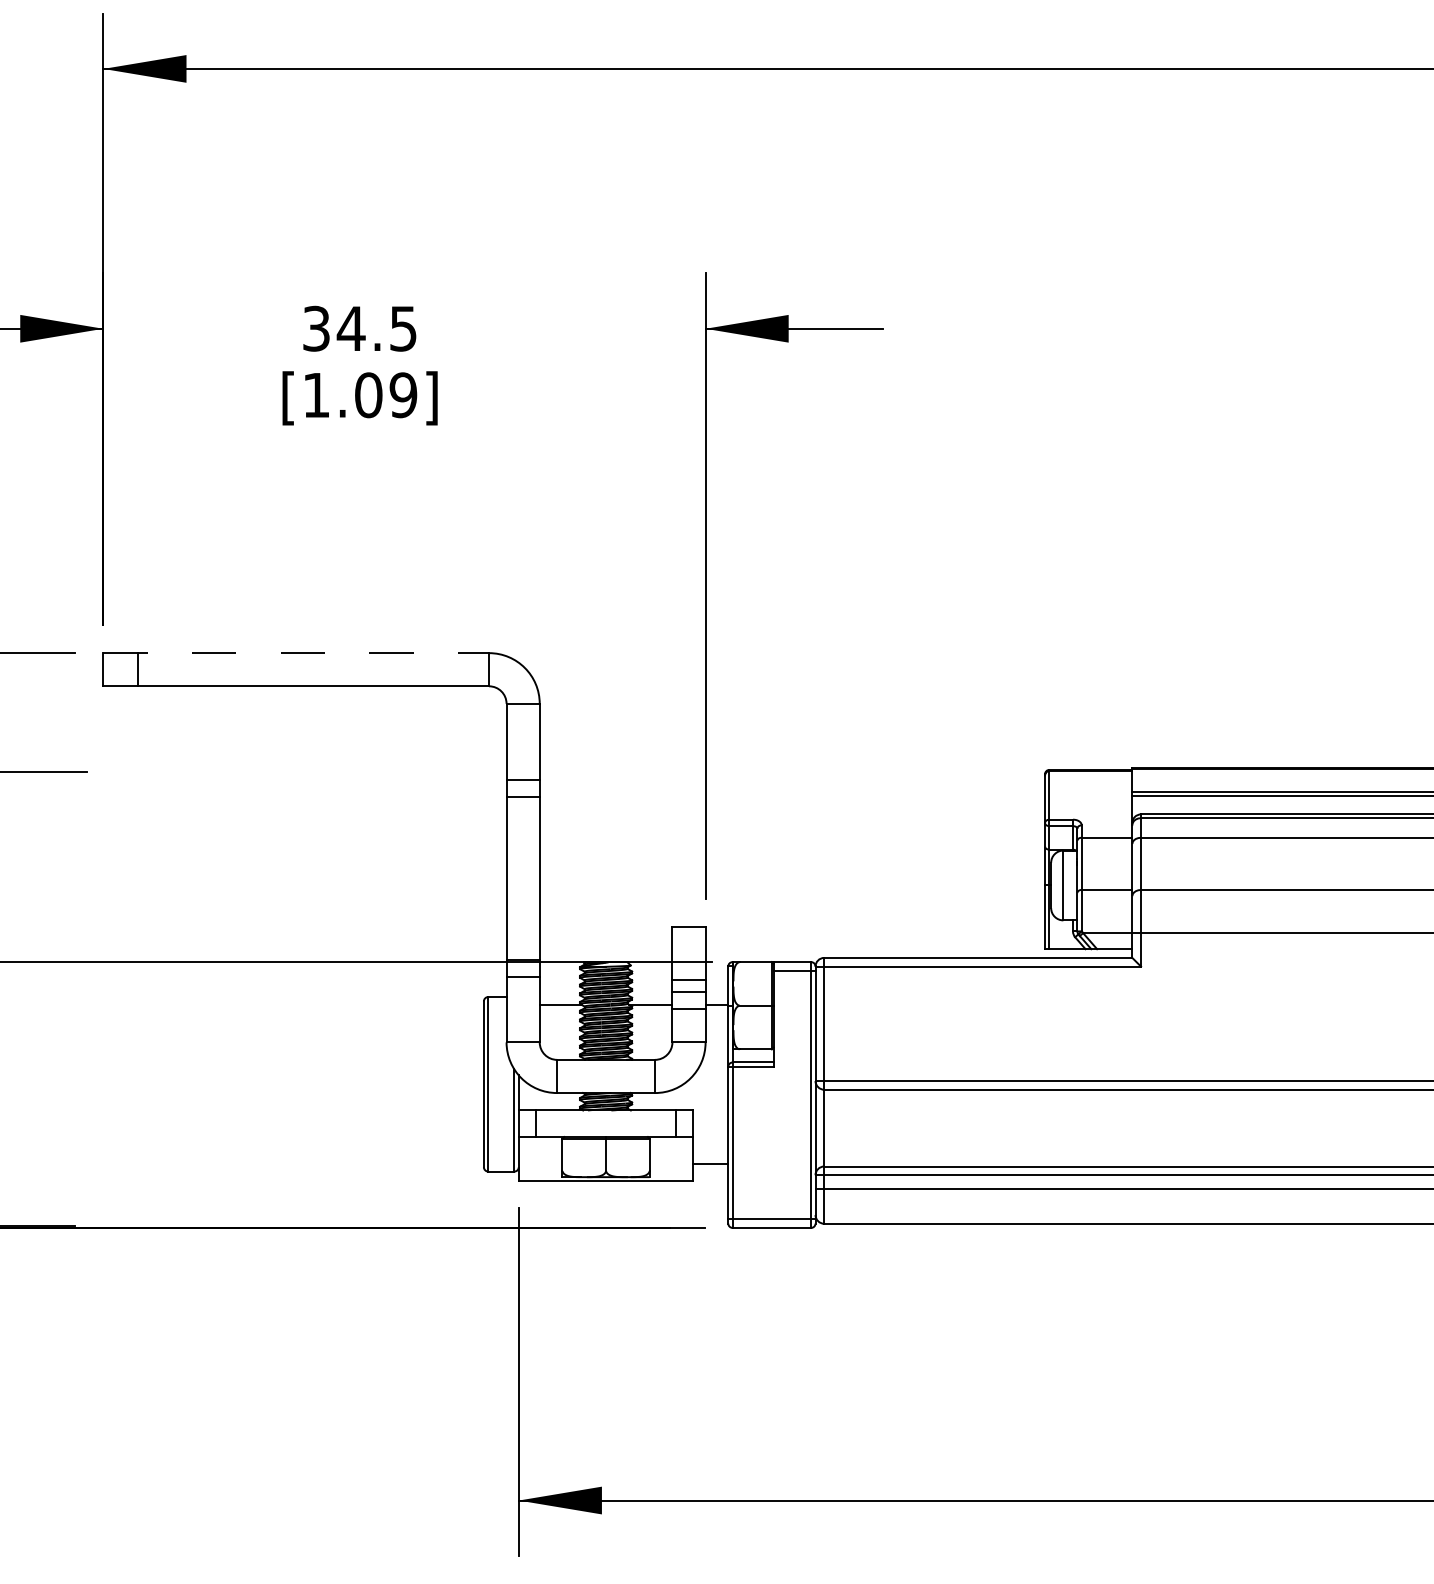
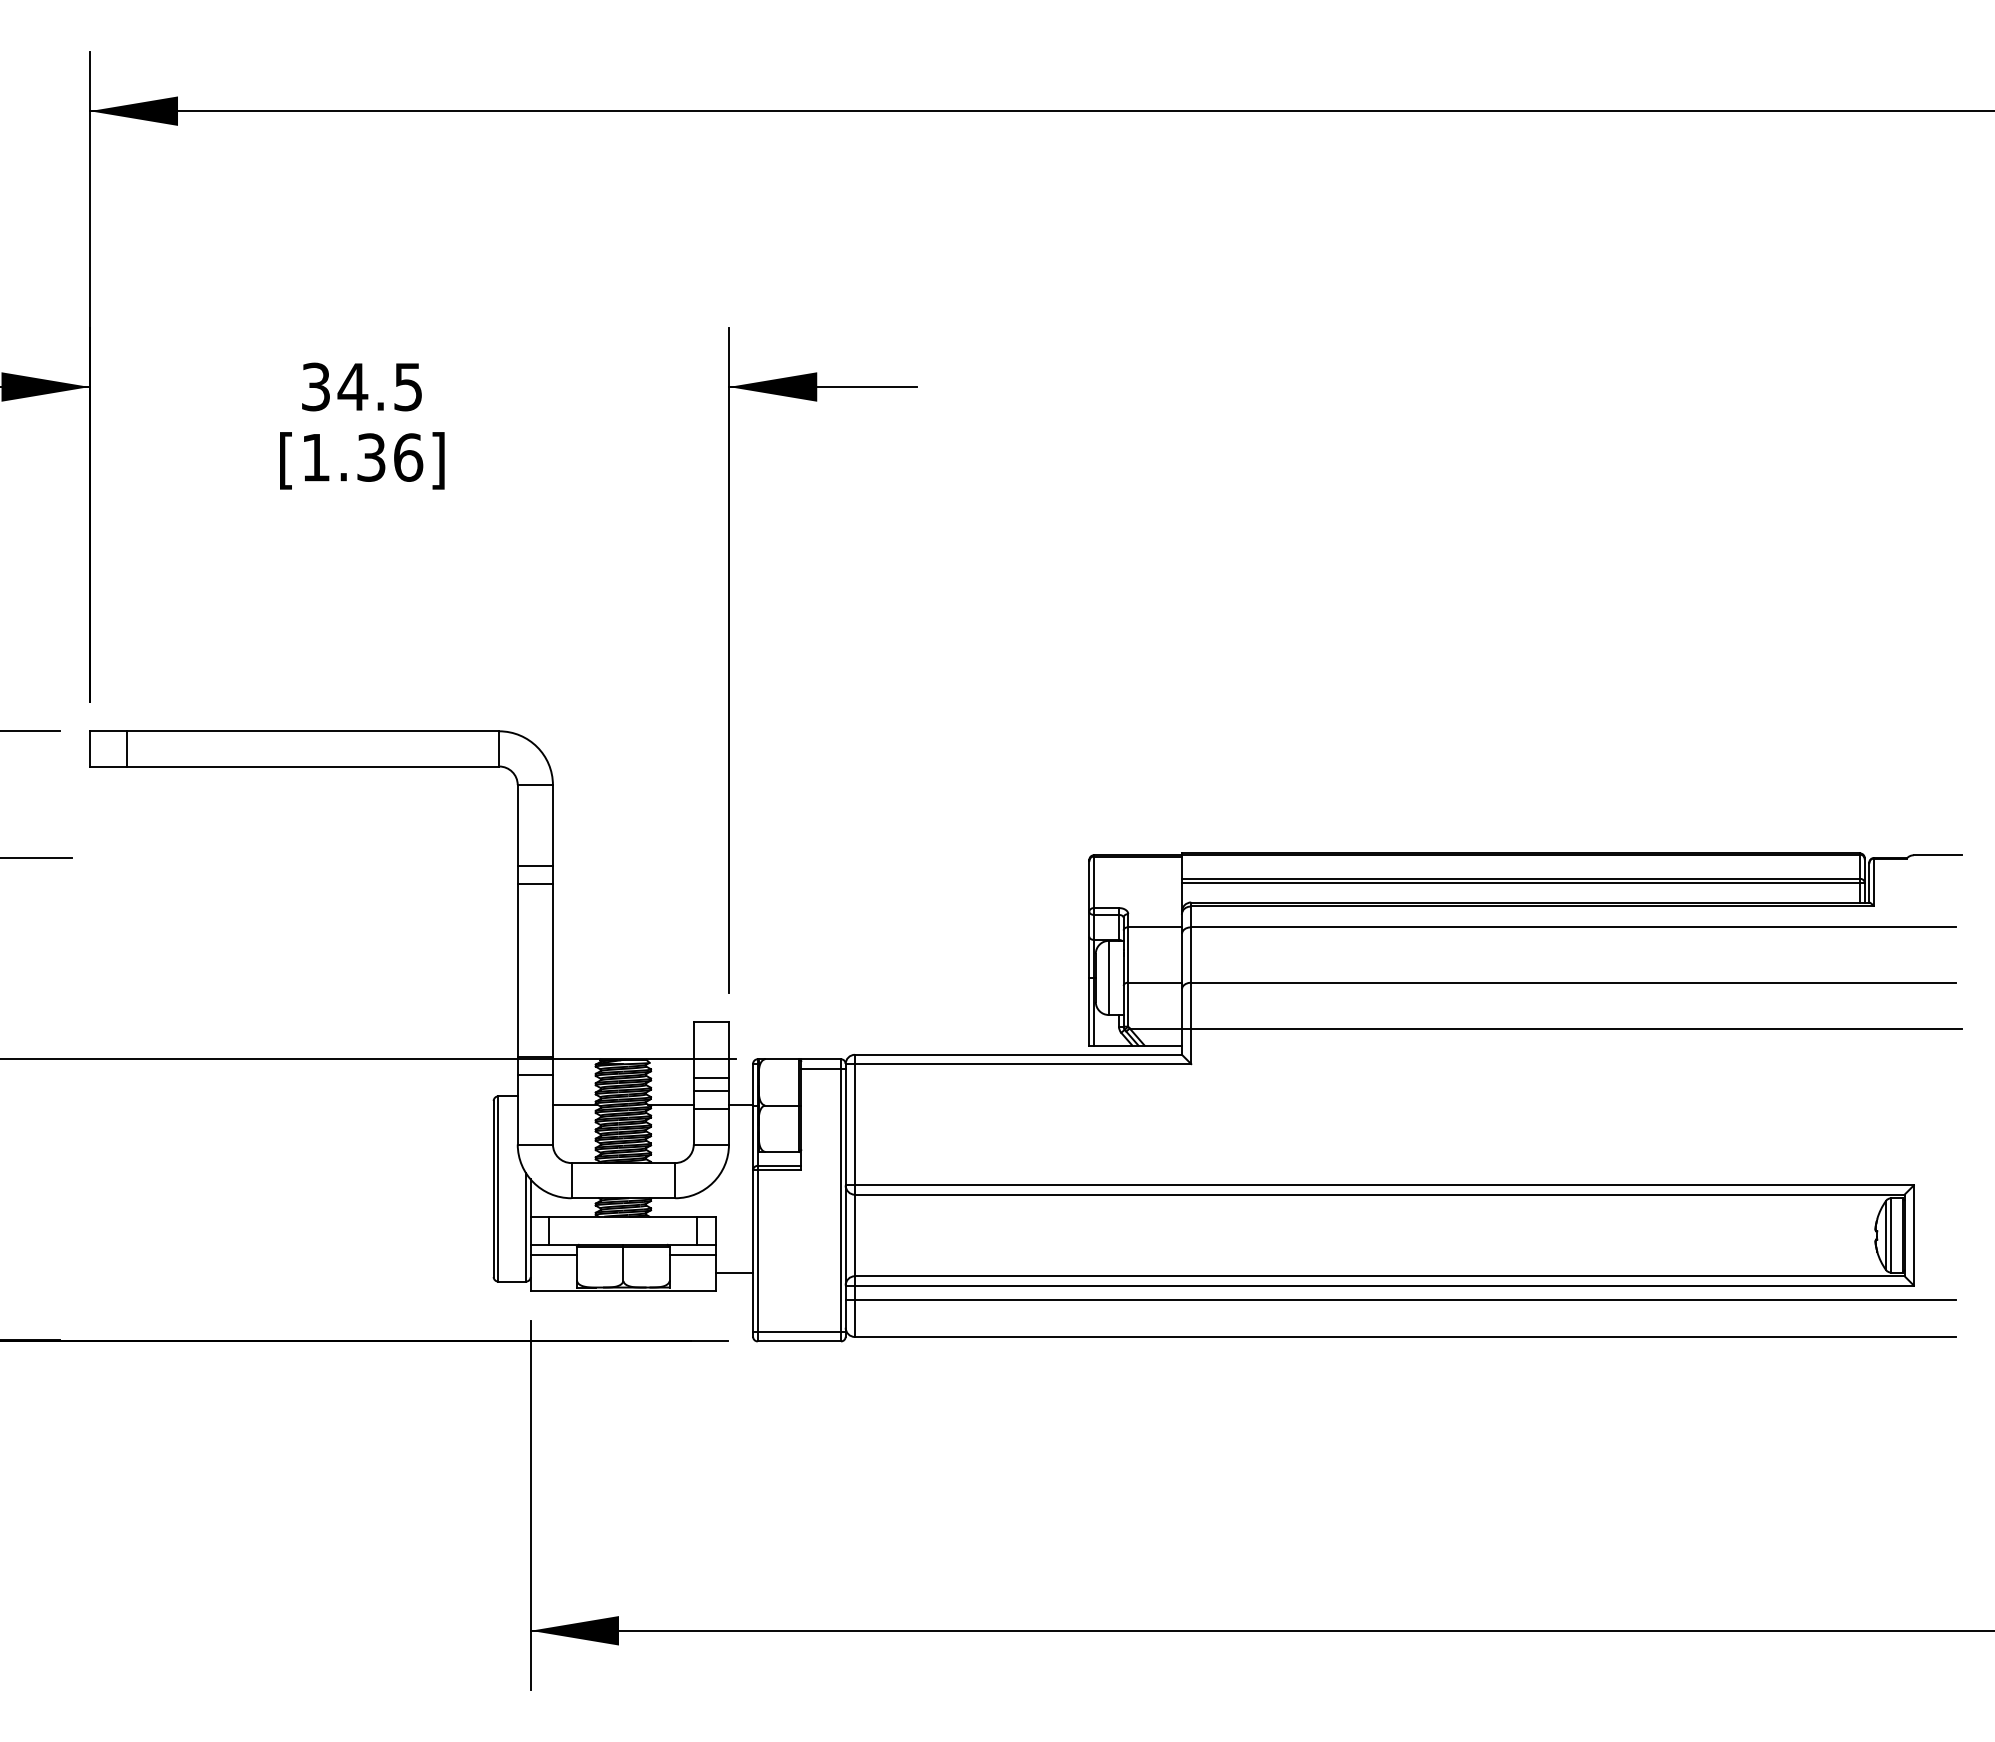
text: (386, 395) -> (390, 457), [1.09] -> [1.36]
line: (296, 653) -> (294, 731), dashed -> solid
line: (540, 1146) -> (553, 1254), added
line: (671, 1146) -> (692, 1254), added

